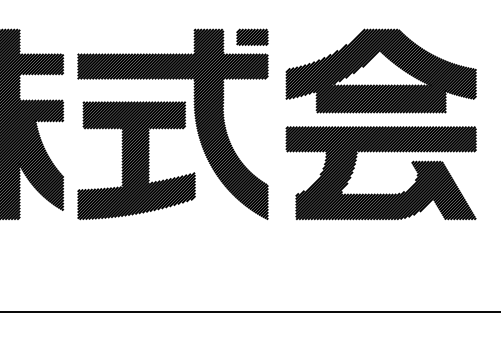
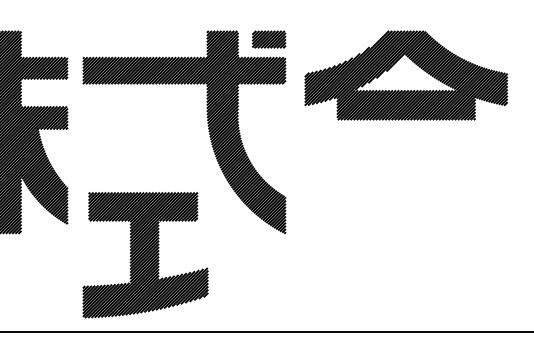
part: (136, 160) -> (145, 254), moved
part: (380, 193) -> (405, 205), removed

